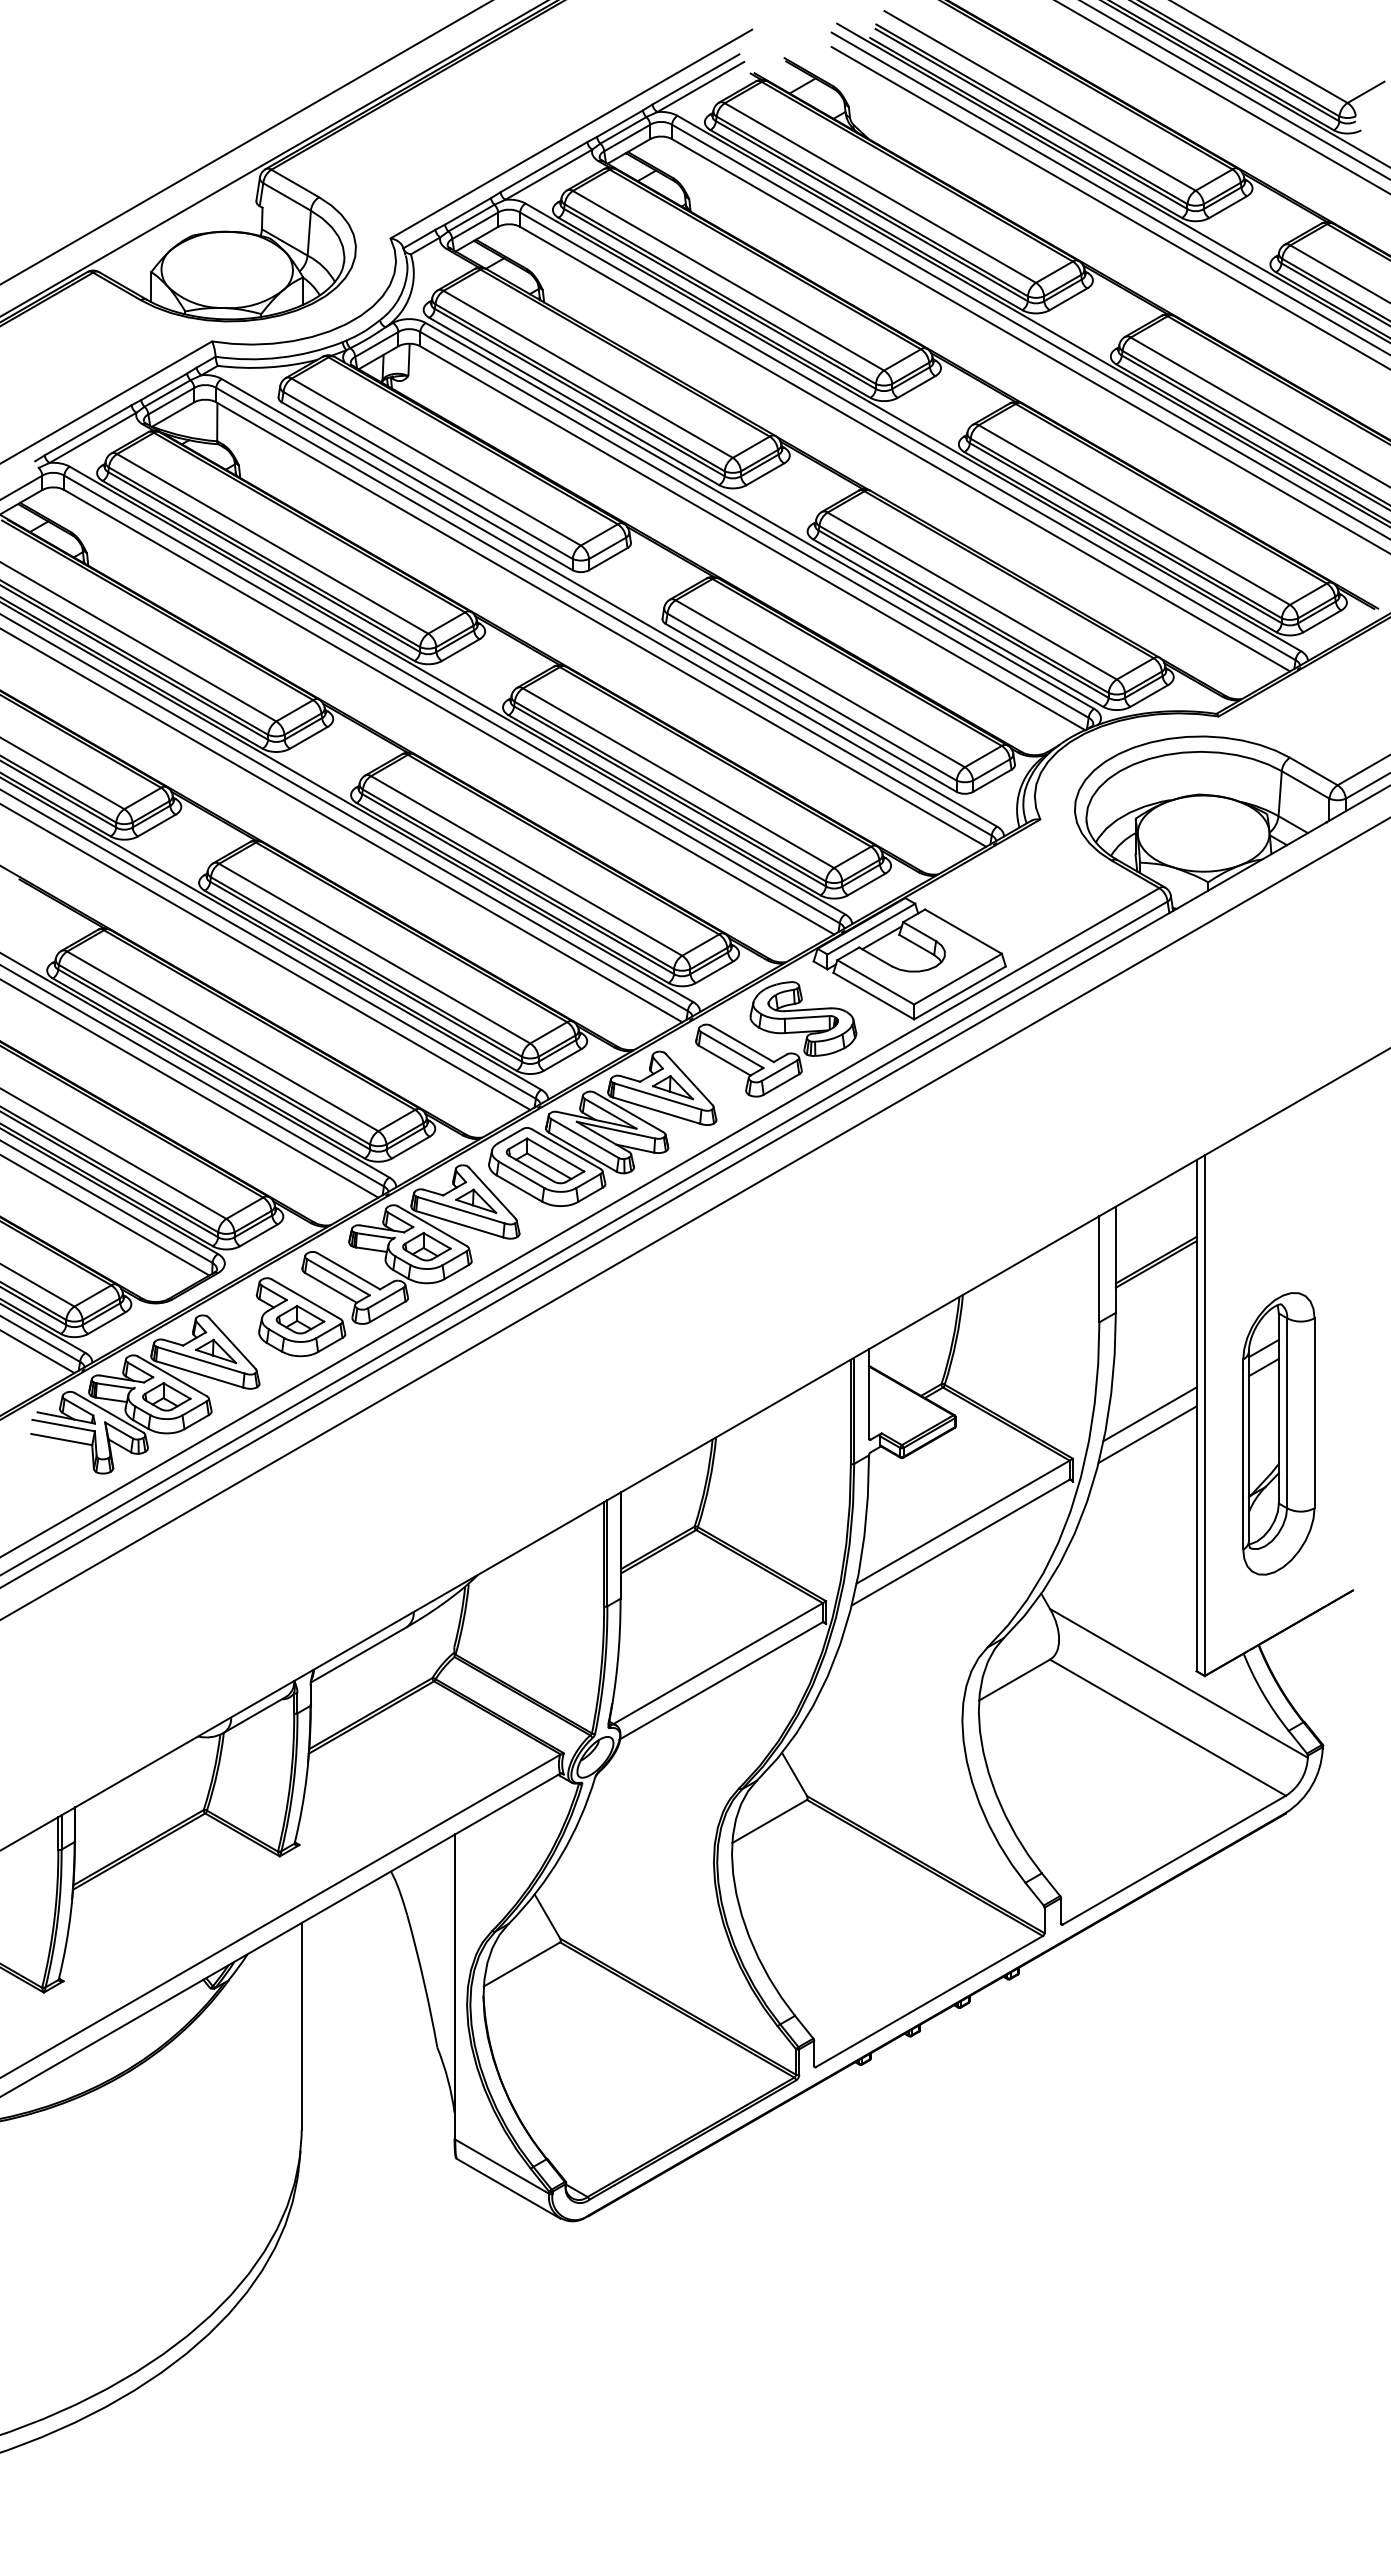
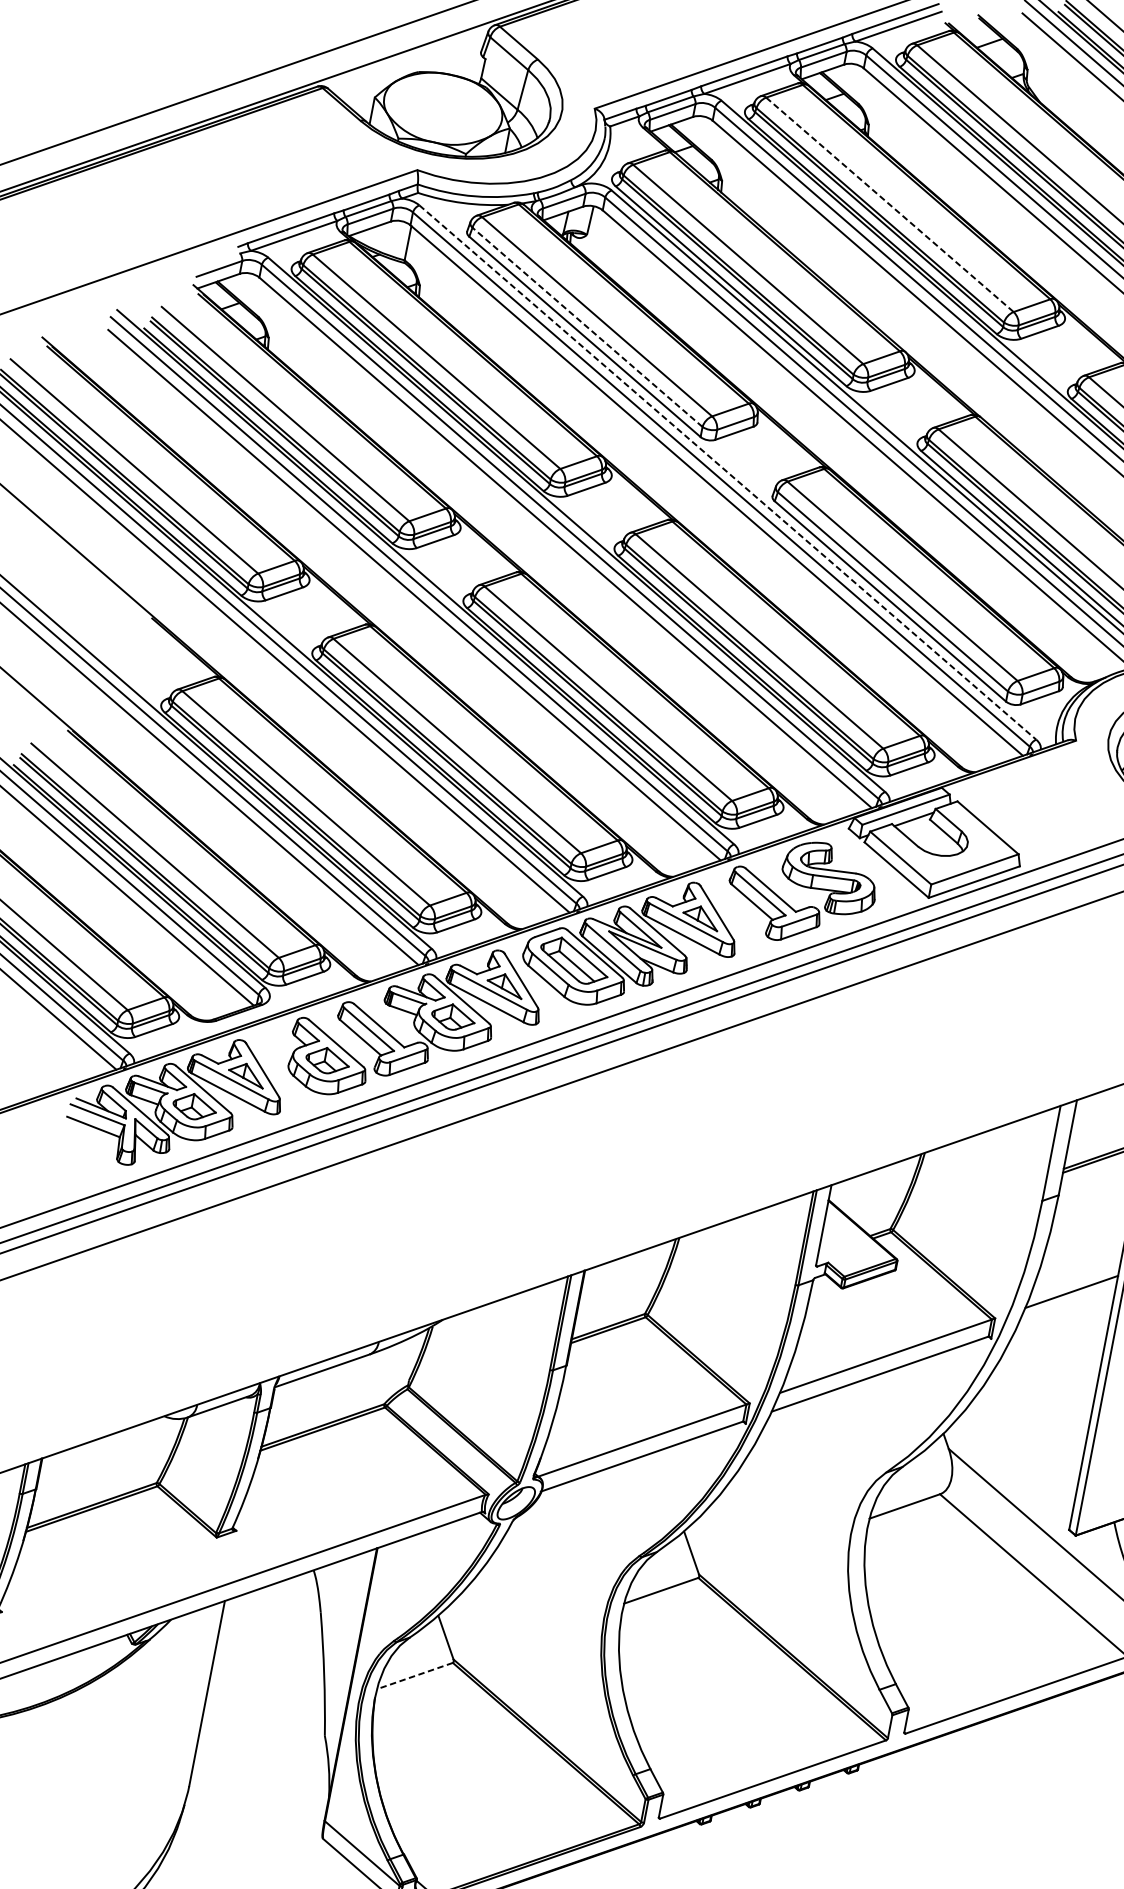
line: (728, 280) -> (889, 204), solid -> dashed
line: (428, 475) -> (587, 327), solid -> dashed
line: (609, 602) -> (727, 472), solid -> dashed
line: (1147, 1434) -> (1066, 1309), removed
line: (521, 1964) -> (414, 1676), solid -> dashed

